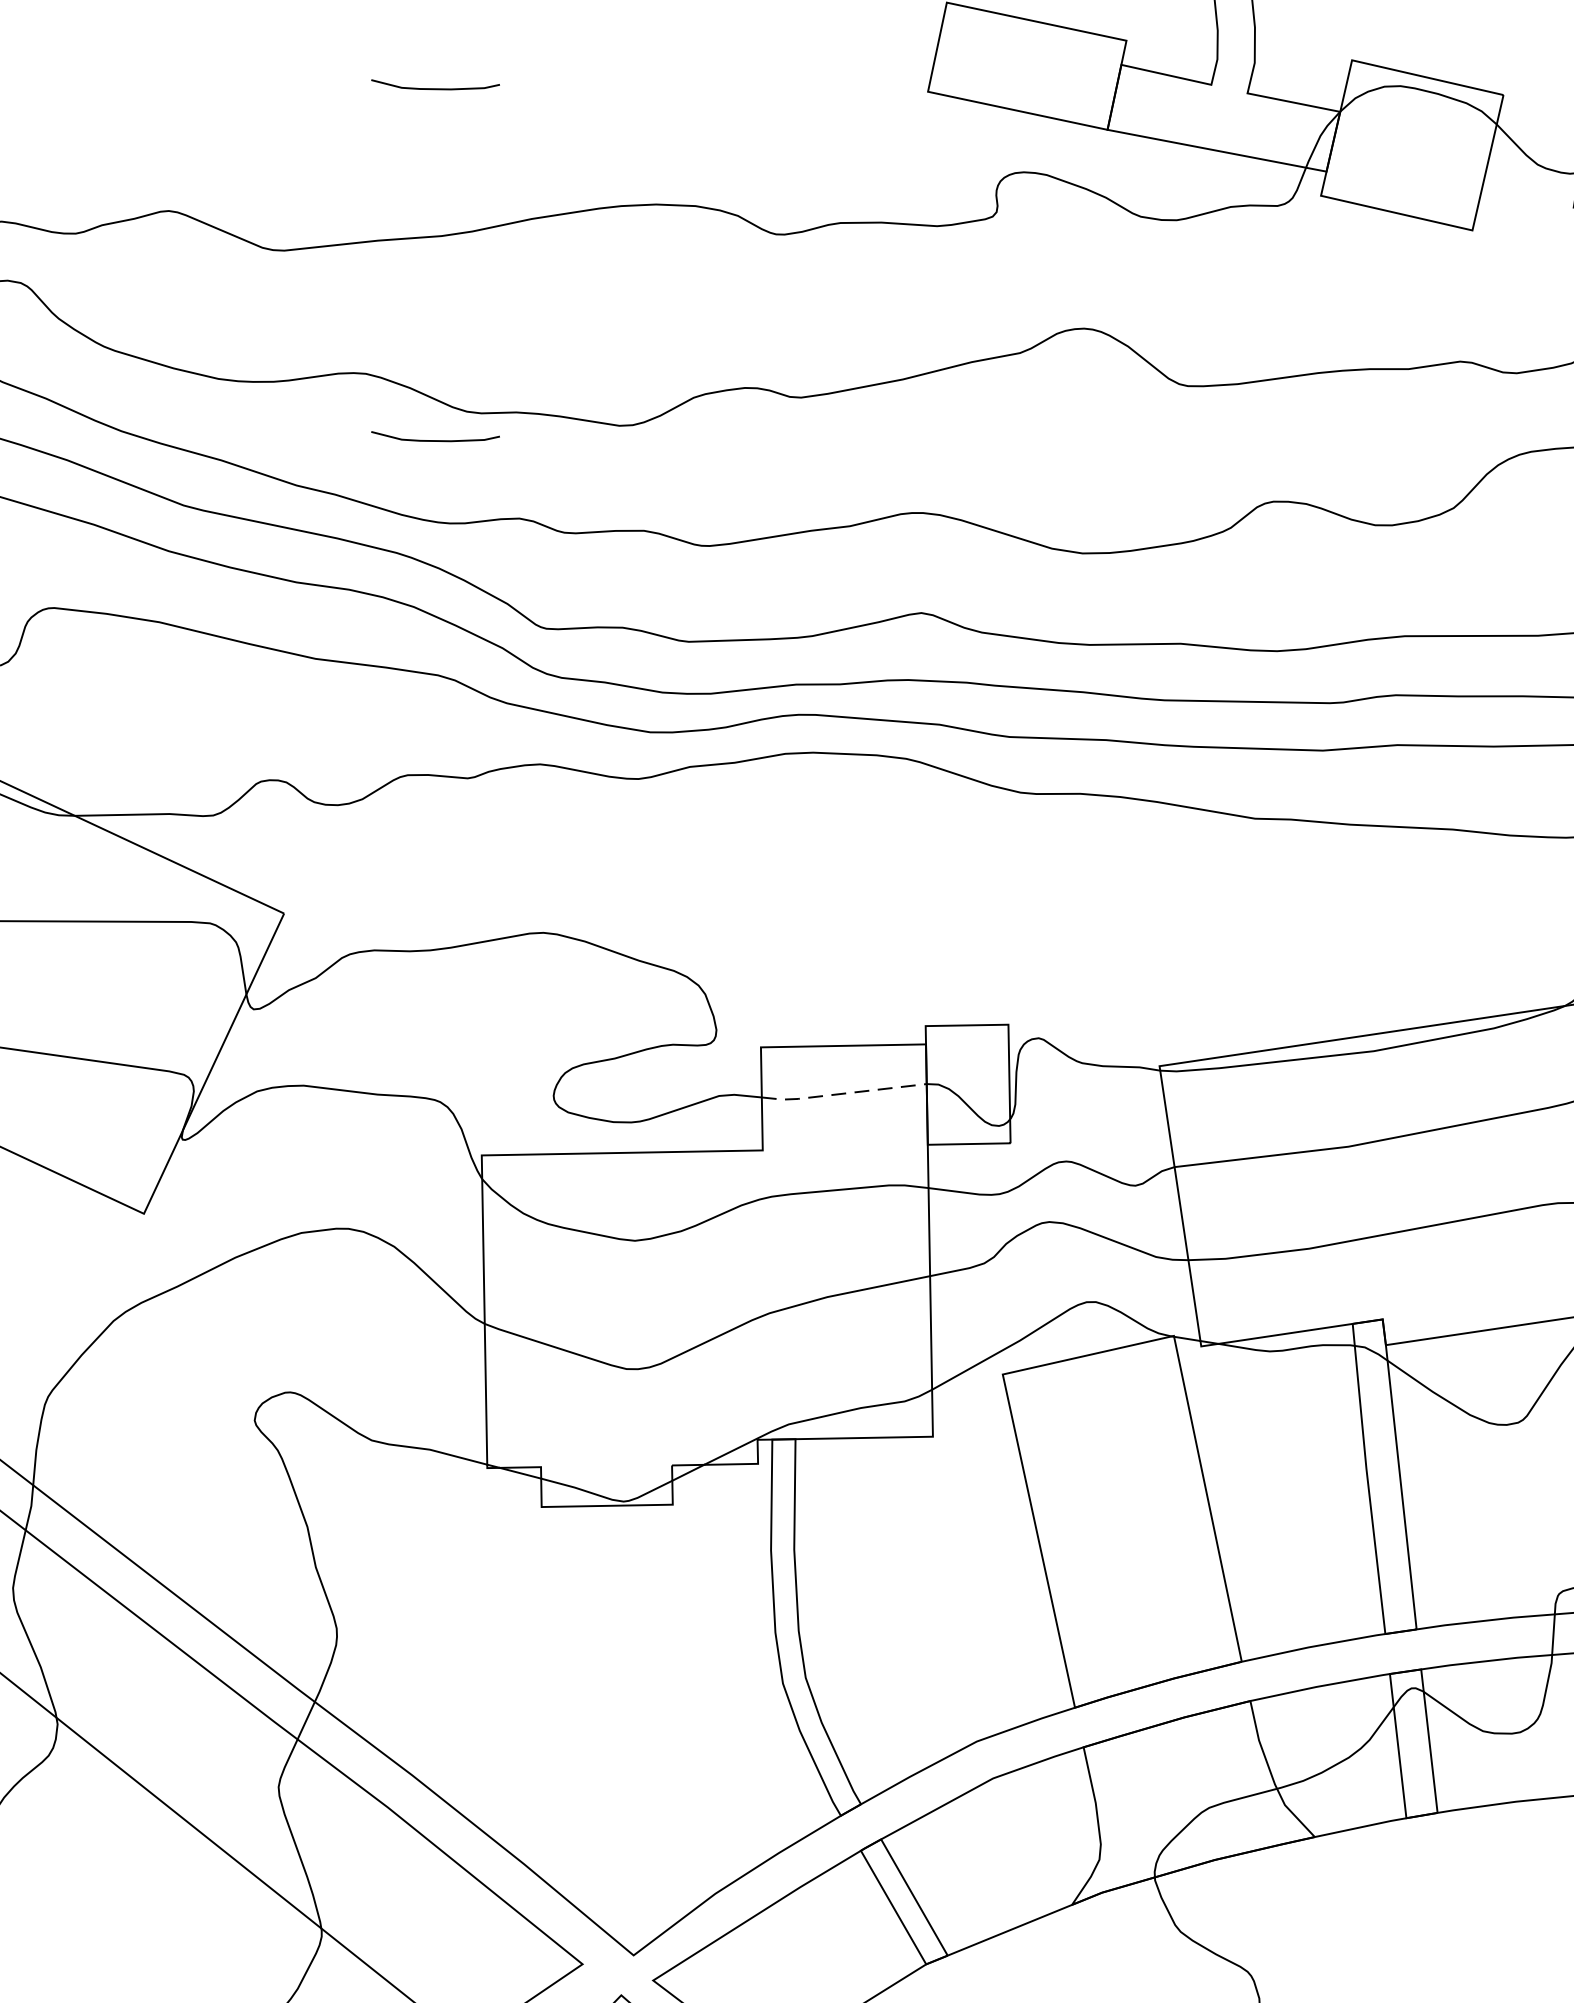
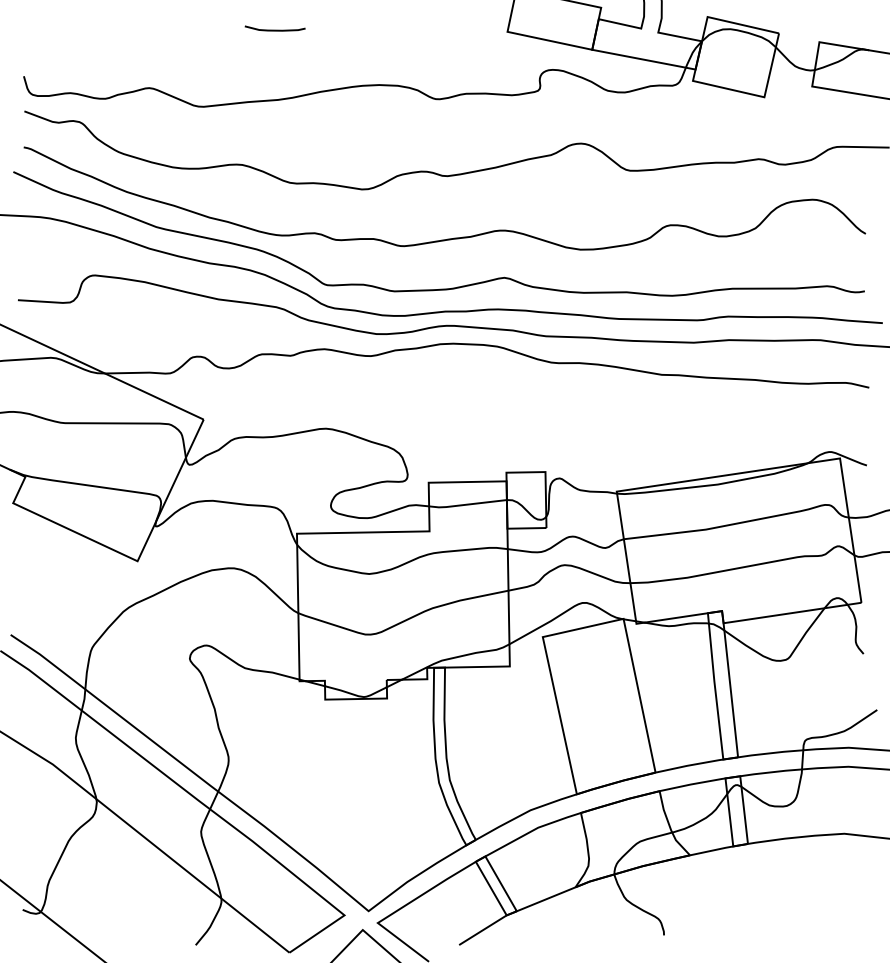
curve: (434, 438) -> (274, 195), removed
line: (841, 1093) -> (466, 504), dashed -> solid

